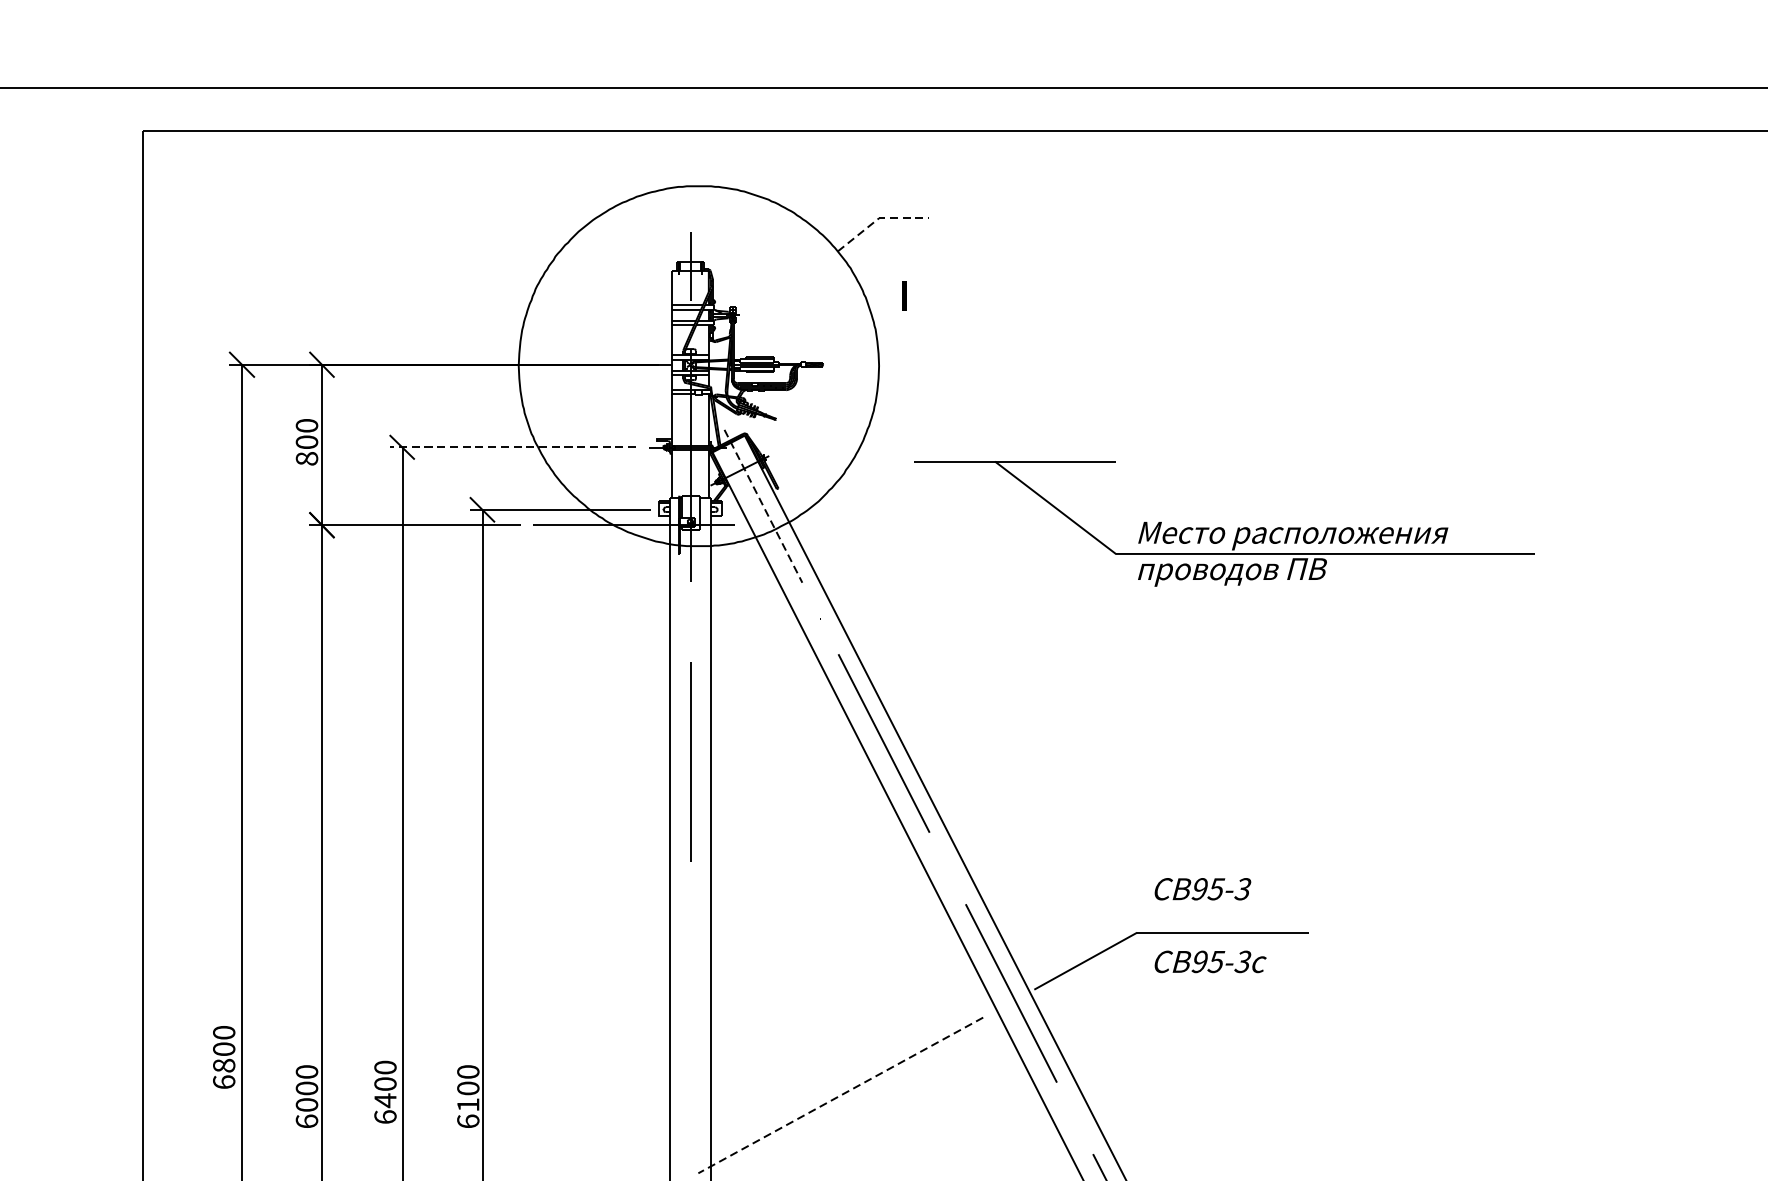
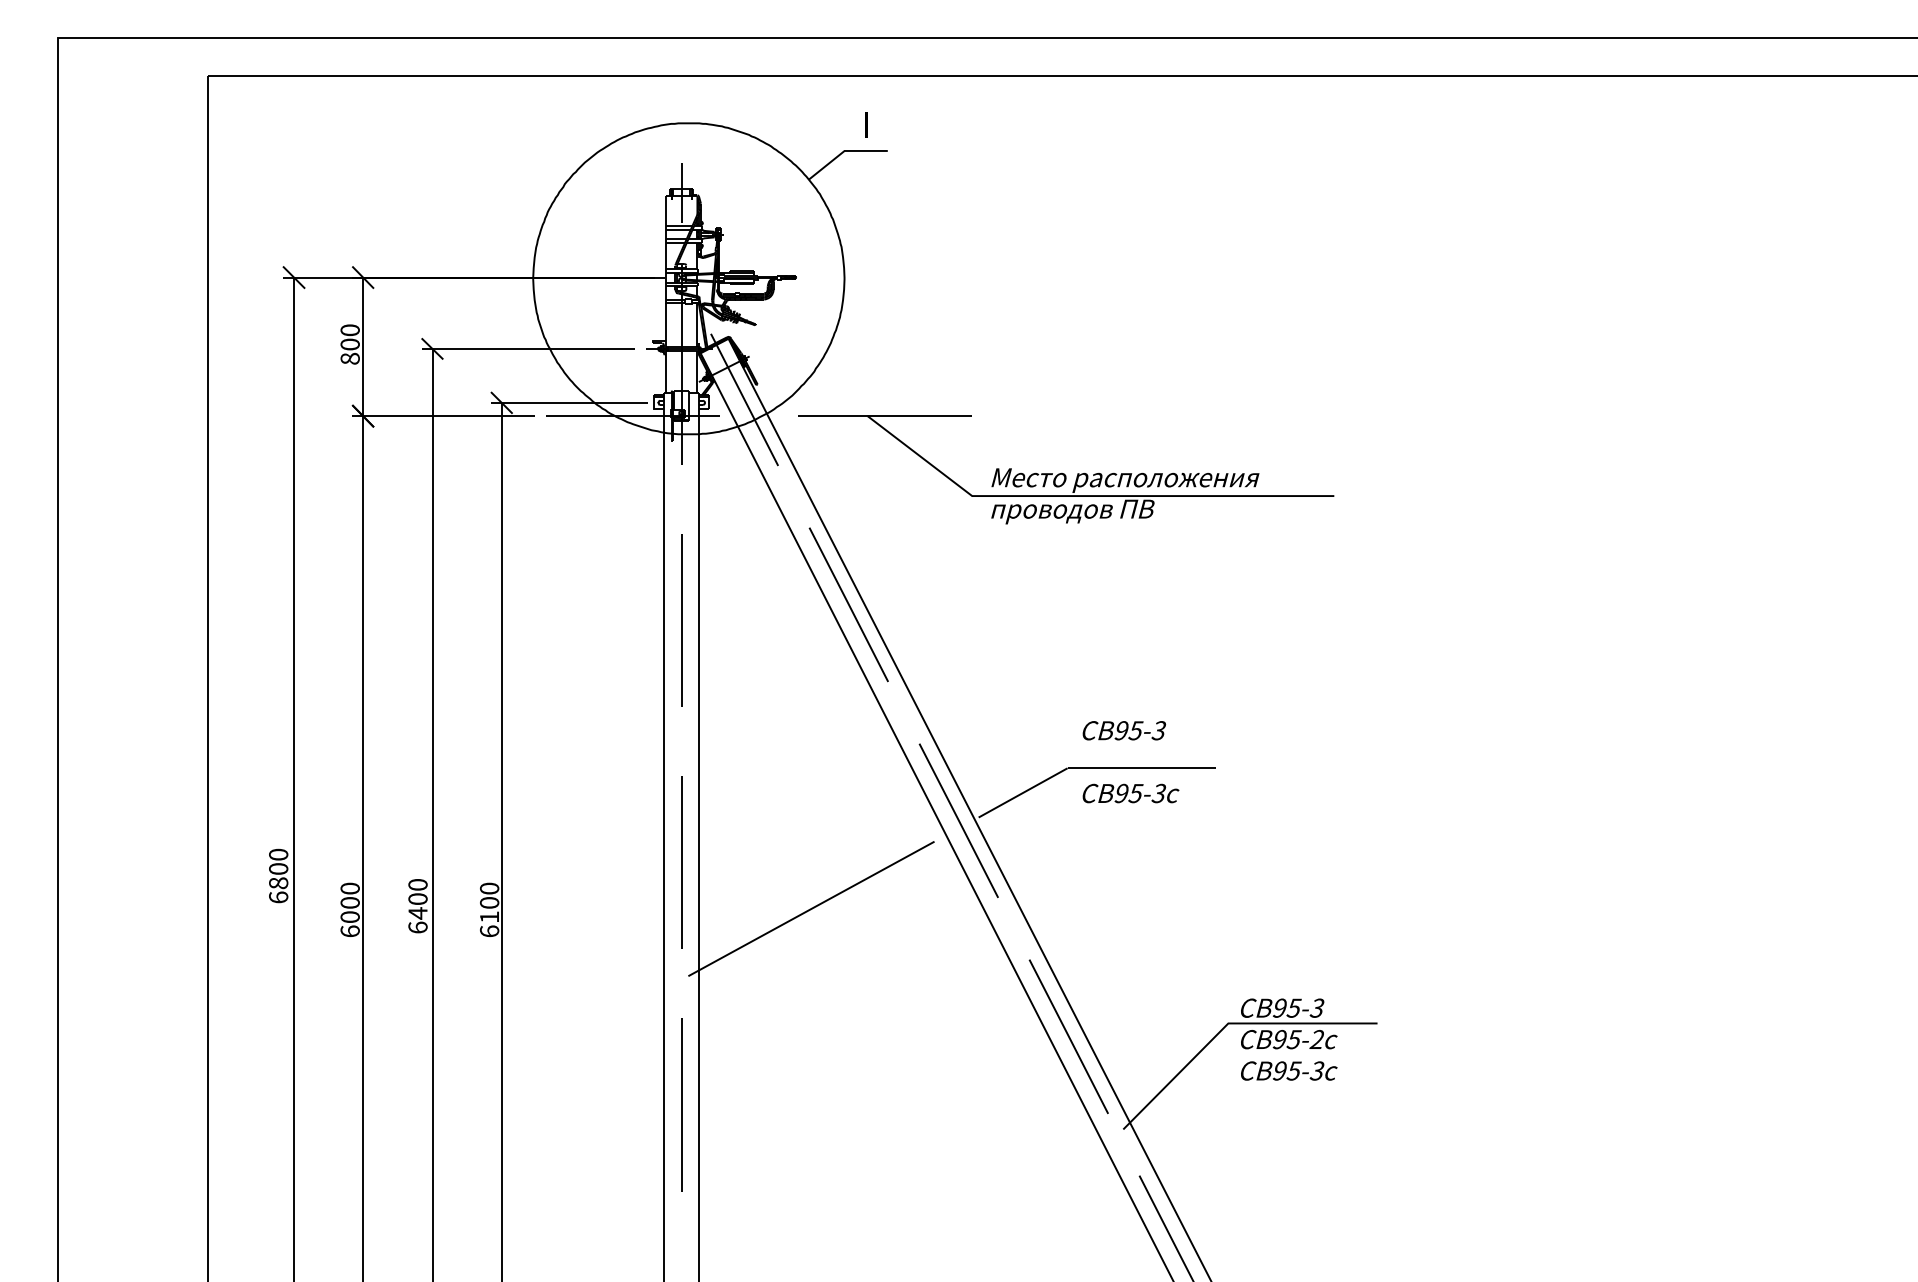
line: (879, 217) -> (844, 150), dashed -> solid
line: (904, 295) -> (866, 124), moved
line: (512, 446) -> (527, 348), dashed -> solid
line: (763, 507) -> (744, 400), dashed -> solid
part: (1225, 523) -> (1066, 469), moved
line: (690, 1041) -> (681, 862), added
line: (840, 1096) -> (811, 909), dashed -> solid

